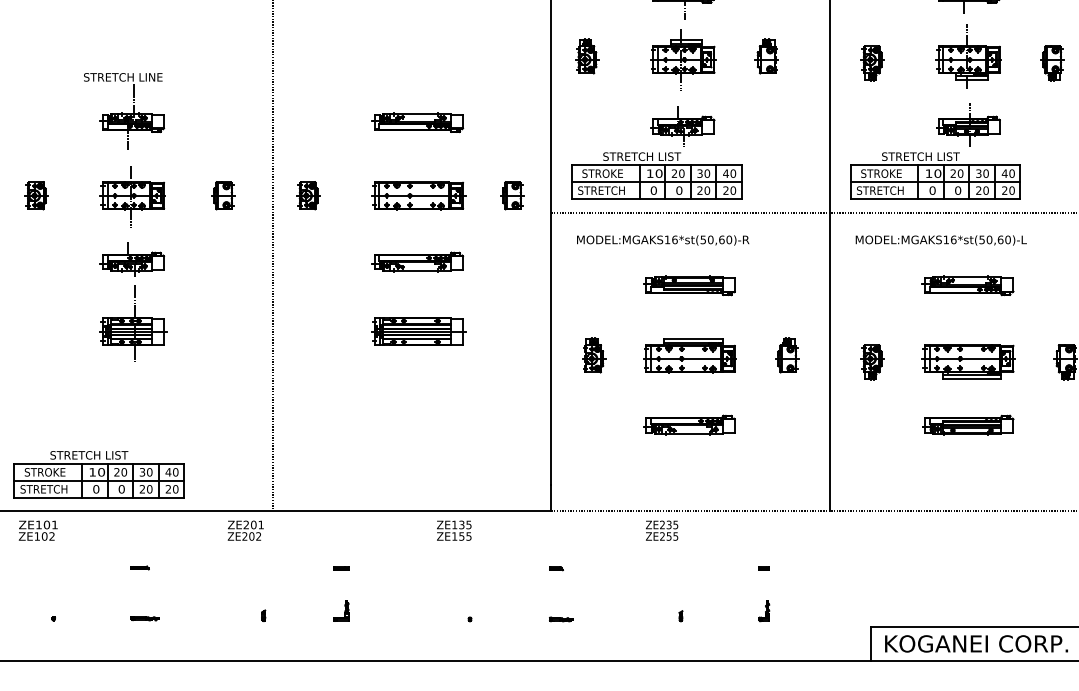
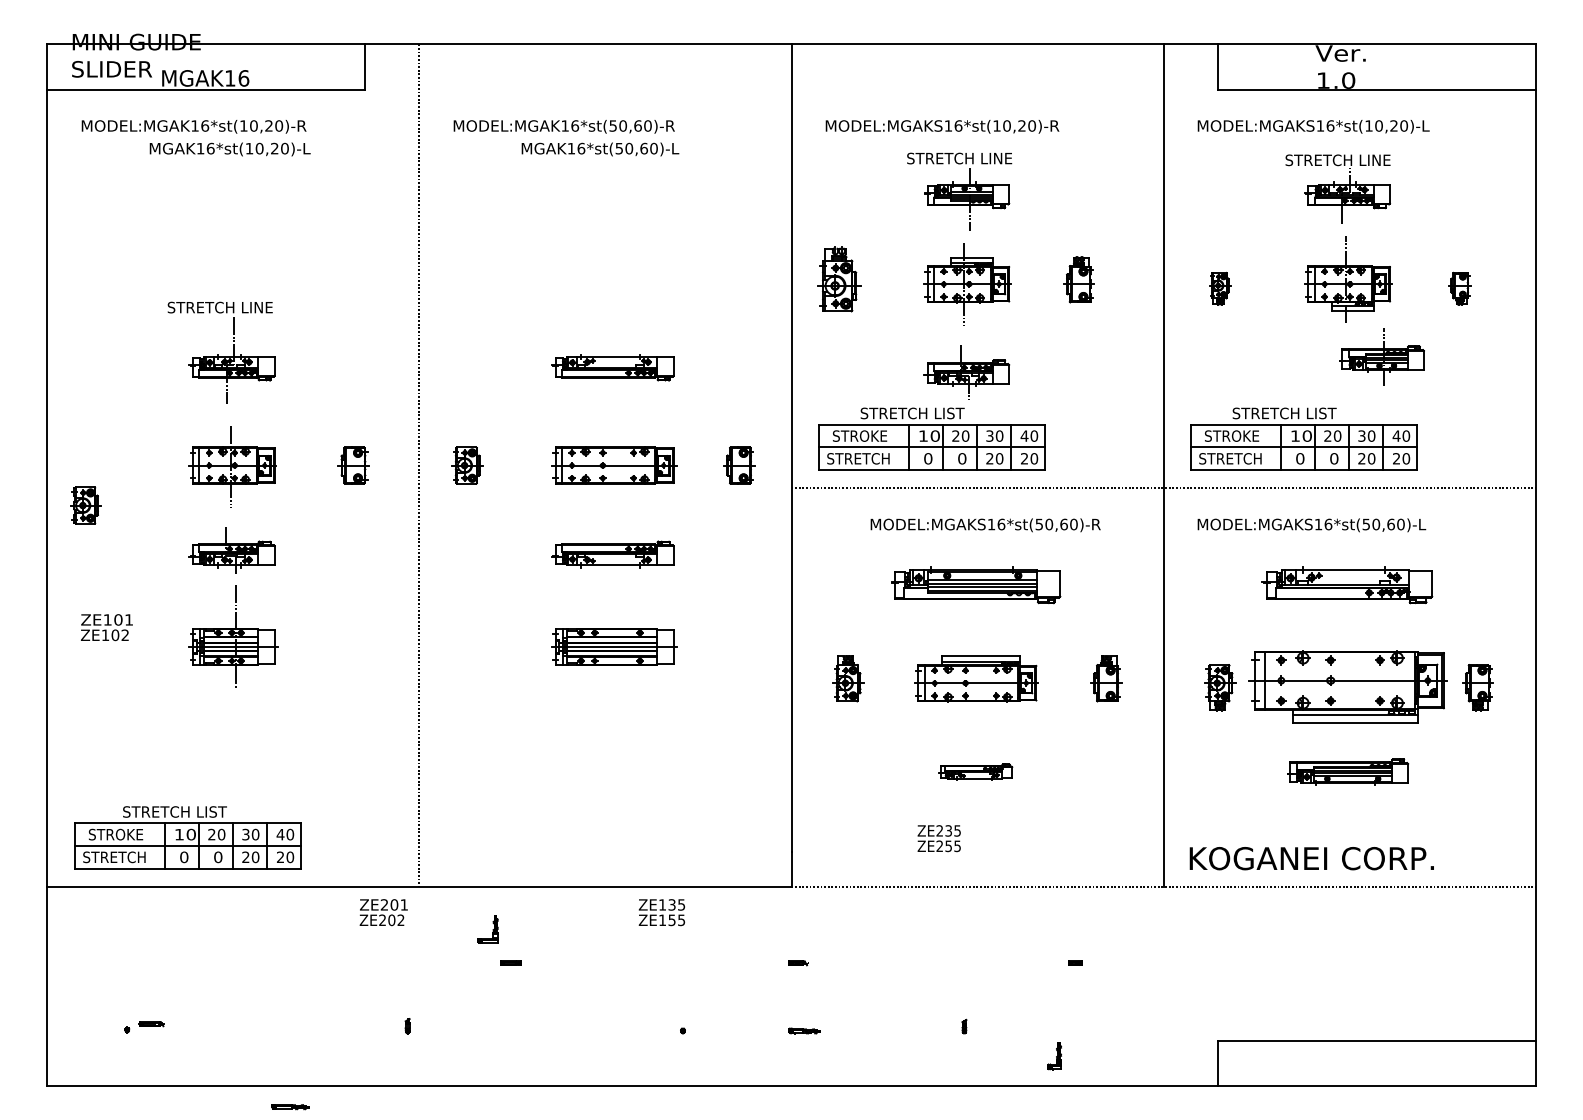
part: (587, 56) -> (839, 279), size x1.4
part: (872, 63) -> (1220, 288), size x0.7
part: (1051, 63) -> (1459, 288), size x0.7
part: (968, 124) -> (1381, 356), moved
part: (36, 195) -> (85, 505), moved
text: (663, 240) -> (985, 525), moved
part: (689, 285) -> (976, 585), size x1.4
part: (968, 285) -> (1347, 585), size x1.4
part: (968, 362) -> (1348, 687), size x1.6
part: (689, 424) -> (975, 771), size x0.6
text: (38, 530) -> (106, 627), moved
text: (661, 530) -> (938, 838), moved
part: (139, 568) -> (151, 1024), moved
part: (340, 610) -> (487, 929), moved
part: (764, 611) -> (1054, 1056), moved
part: (145, 619) -> (290, 1107), moved
text: (976, 643) -> (1311, 858), moved

